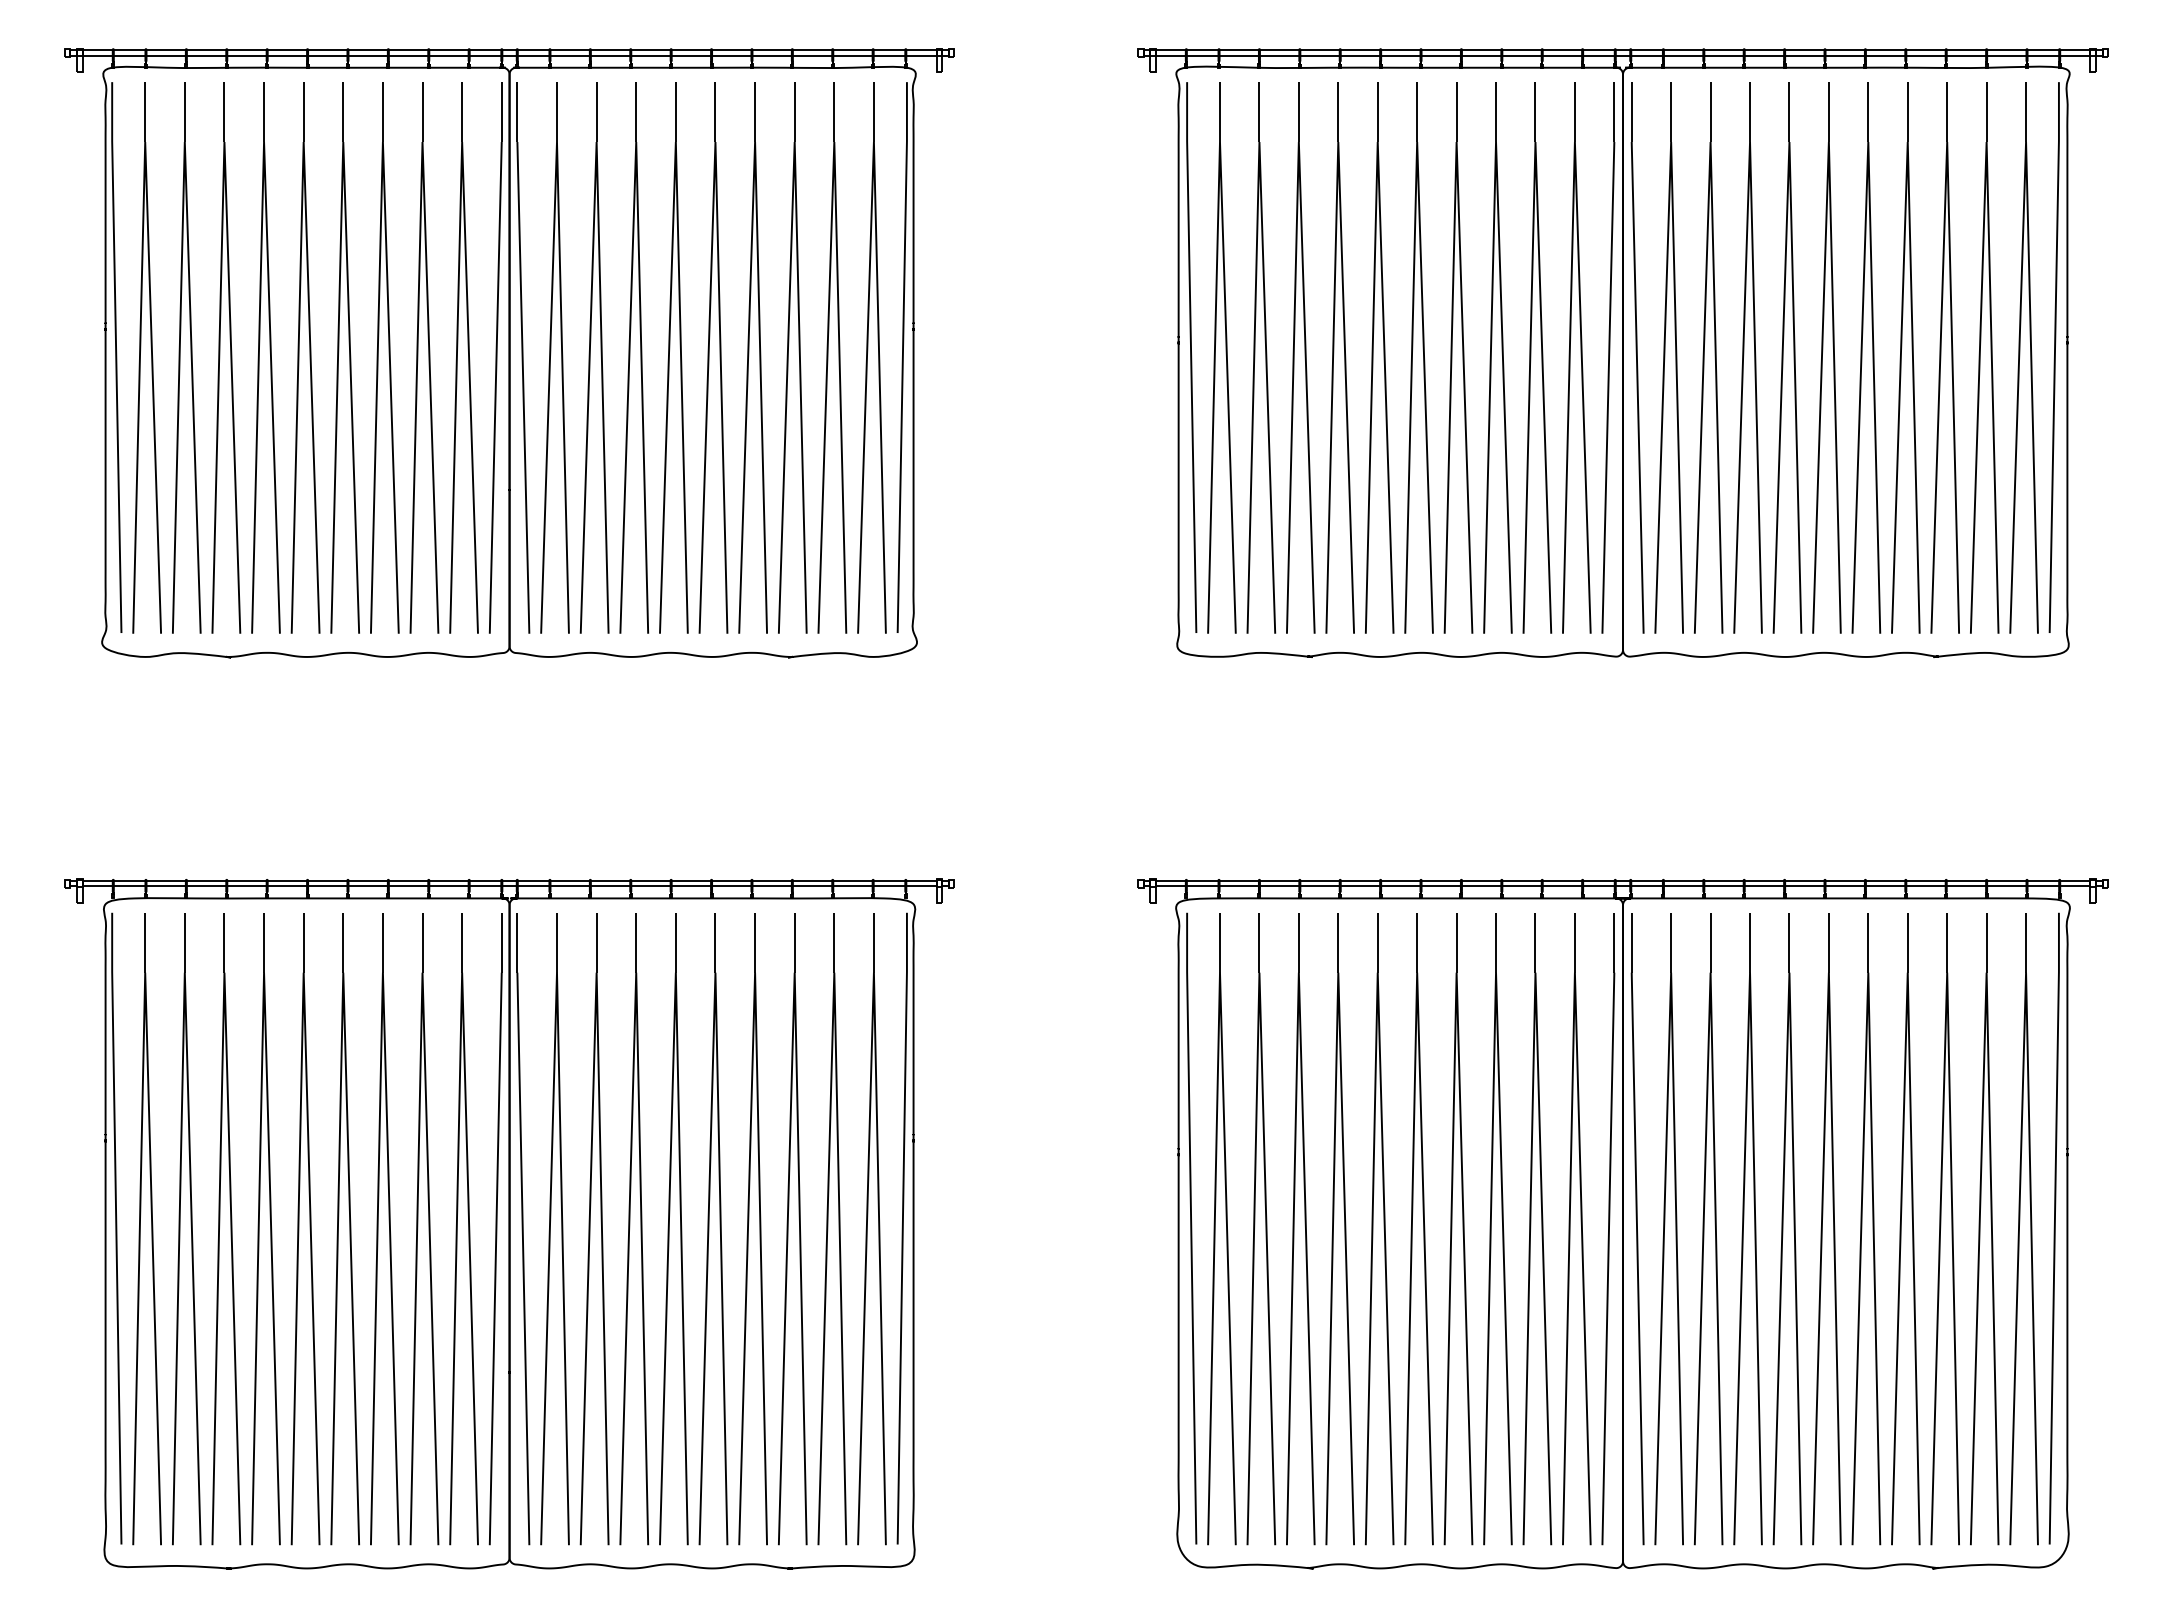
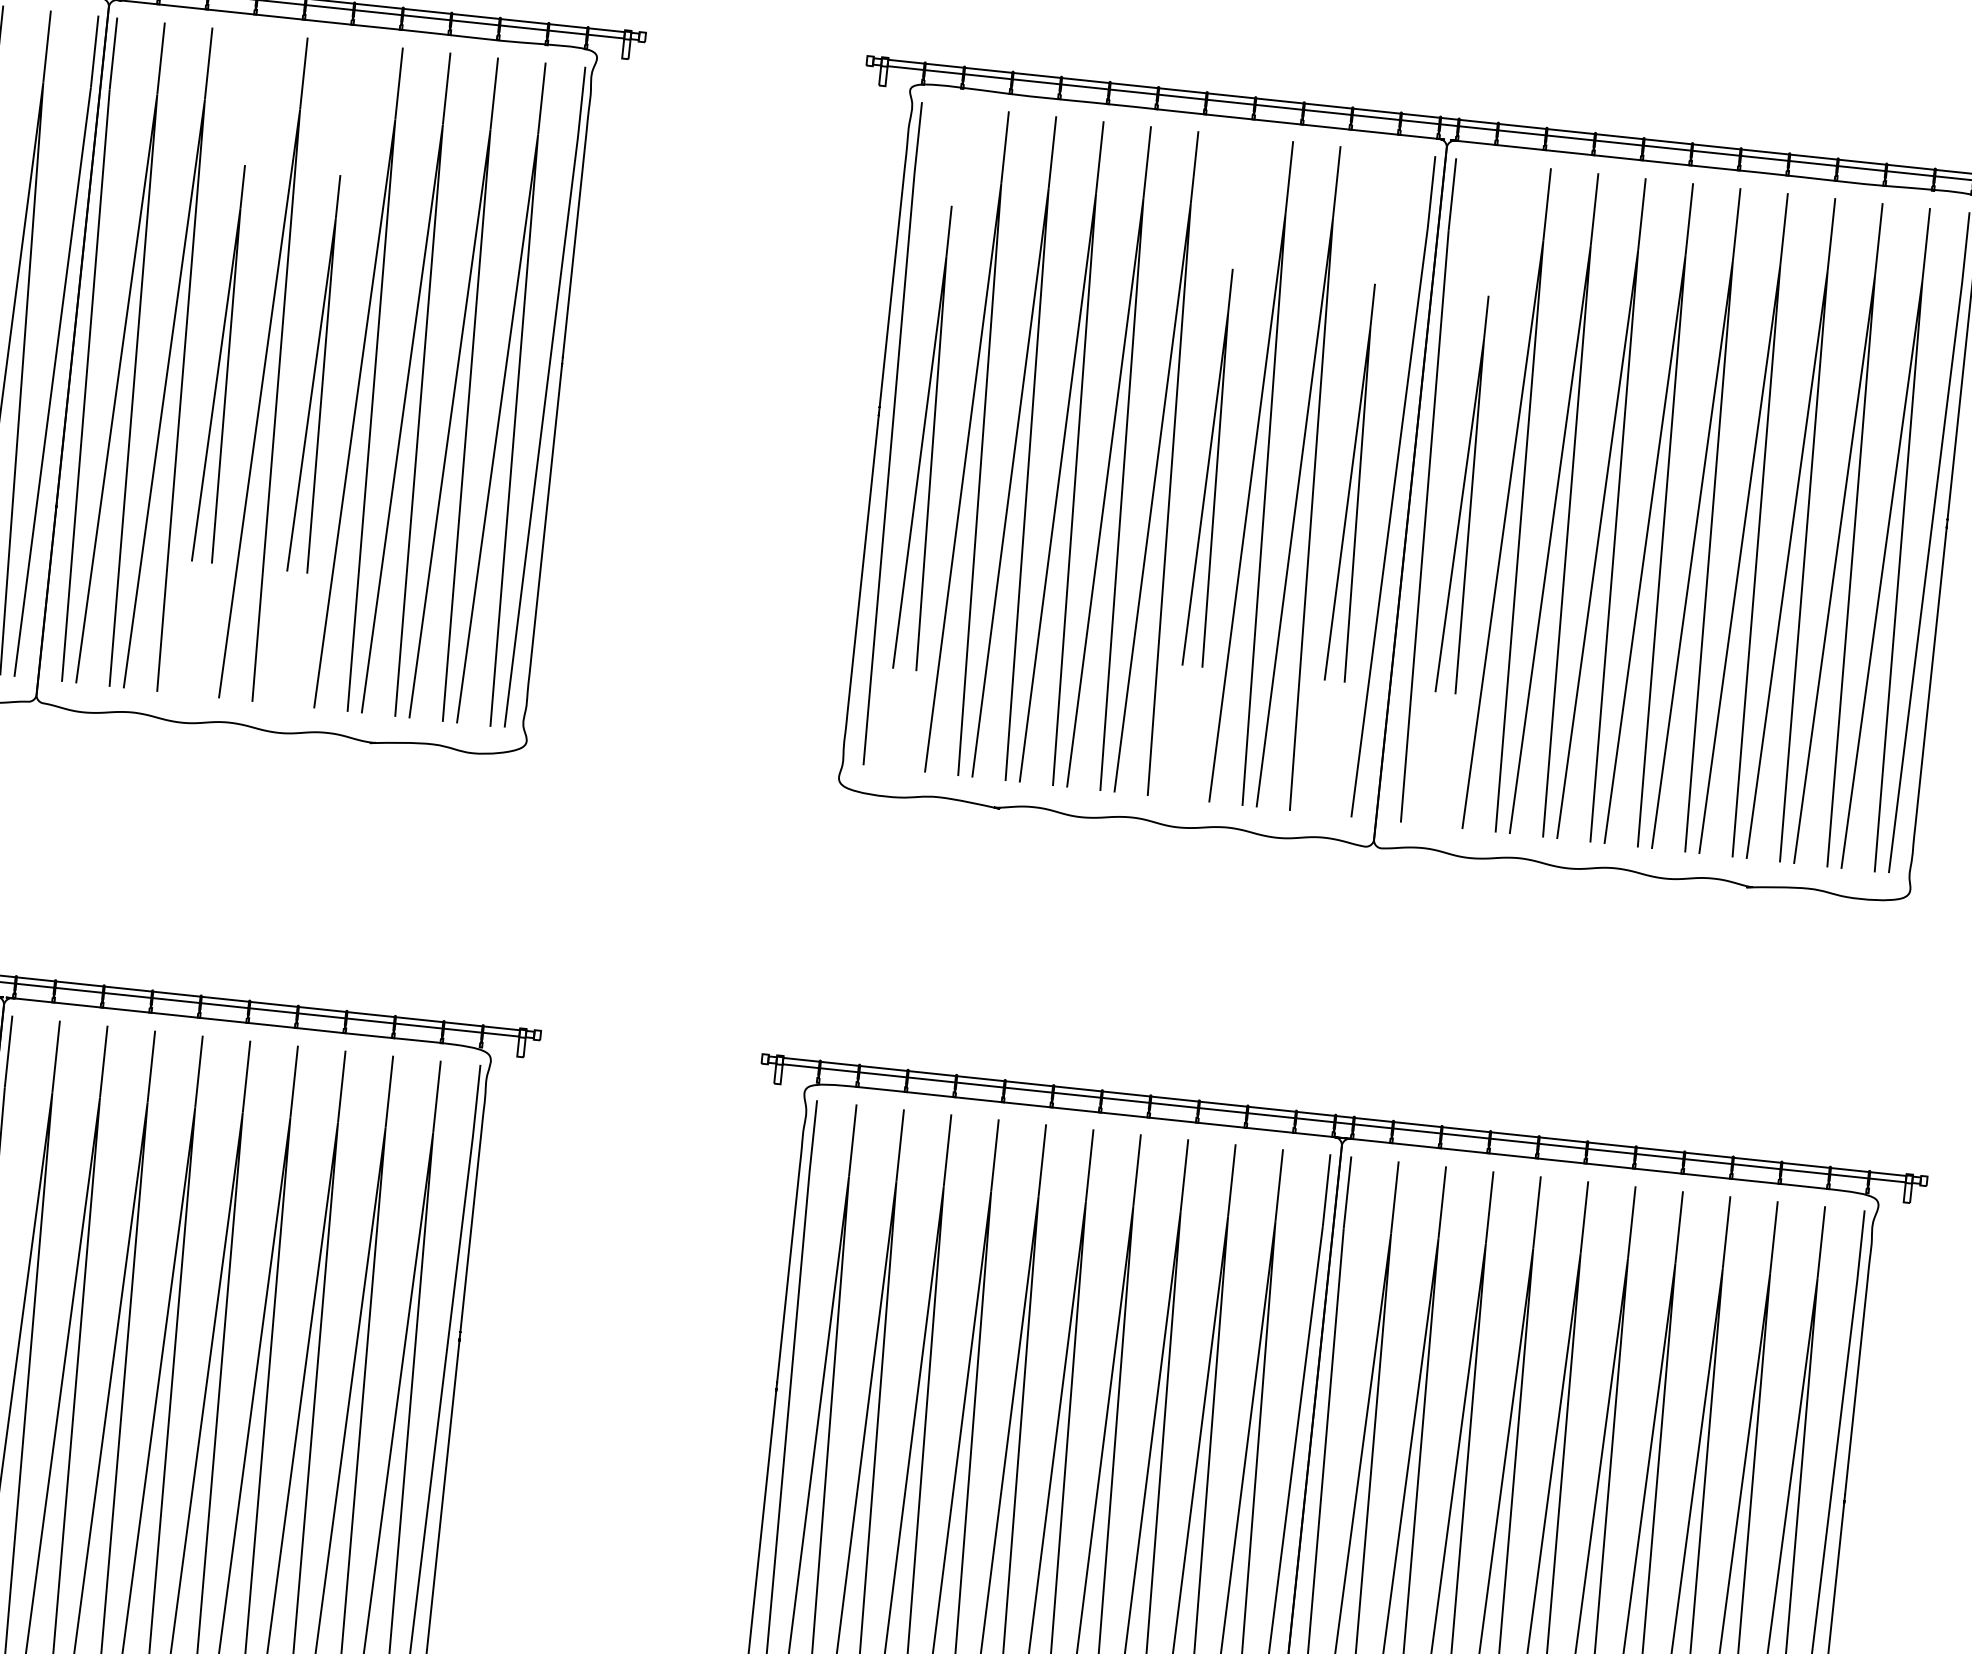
part: (633, 357) -> (222, 363), size x0.6
part: (713, 357) -> (318, 373), size x0.6
part: (1221, 357) -> (928, 437), size x0.7
part: (1458, 357) -> (1213, 467), size x0.6
part: (1576, 357) -> (1355, 482), size x0.6
part: (1668, 357) -> (1465, 493), size x0.6

